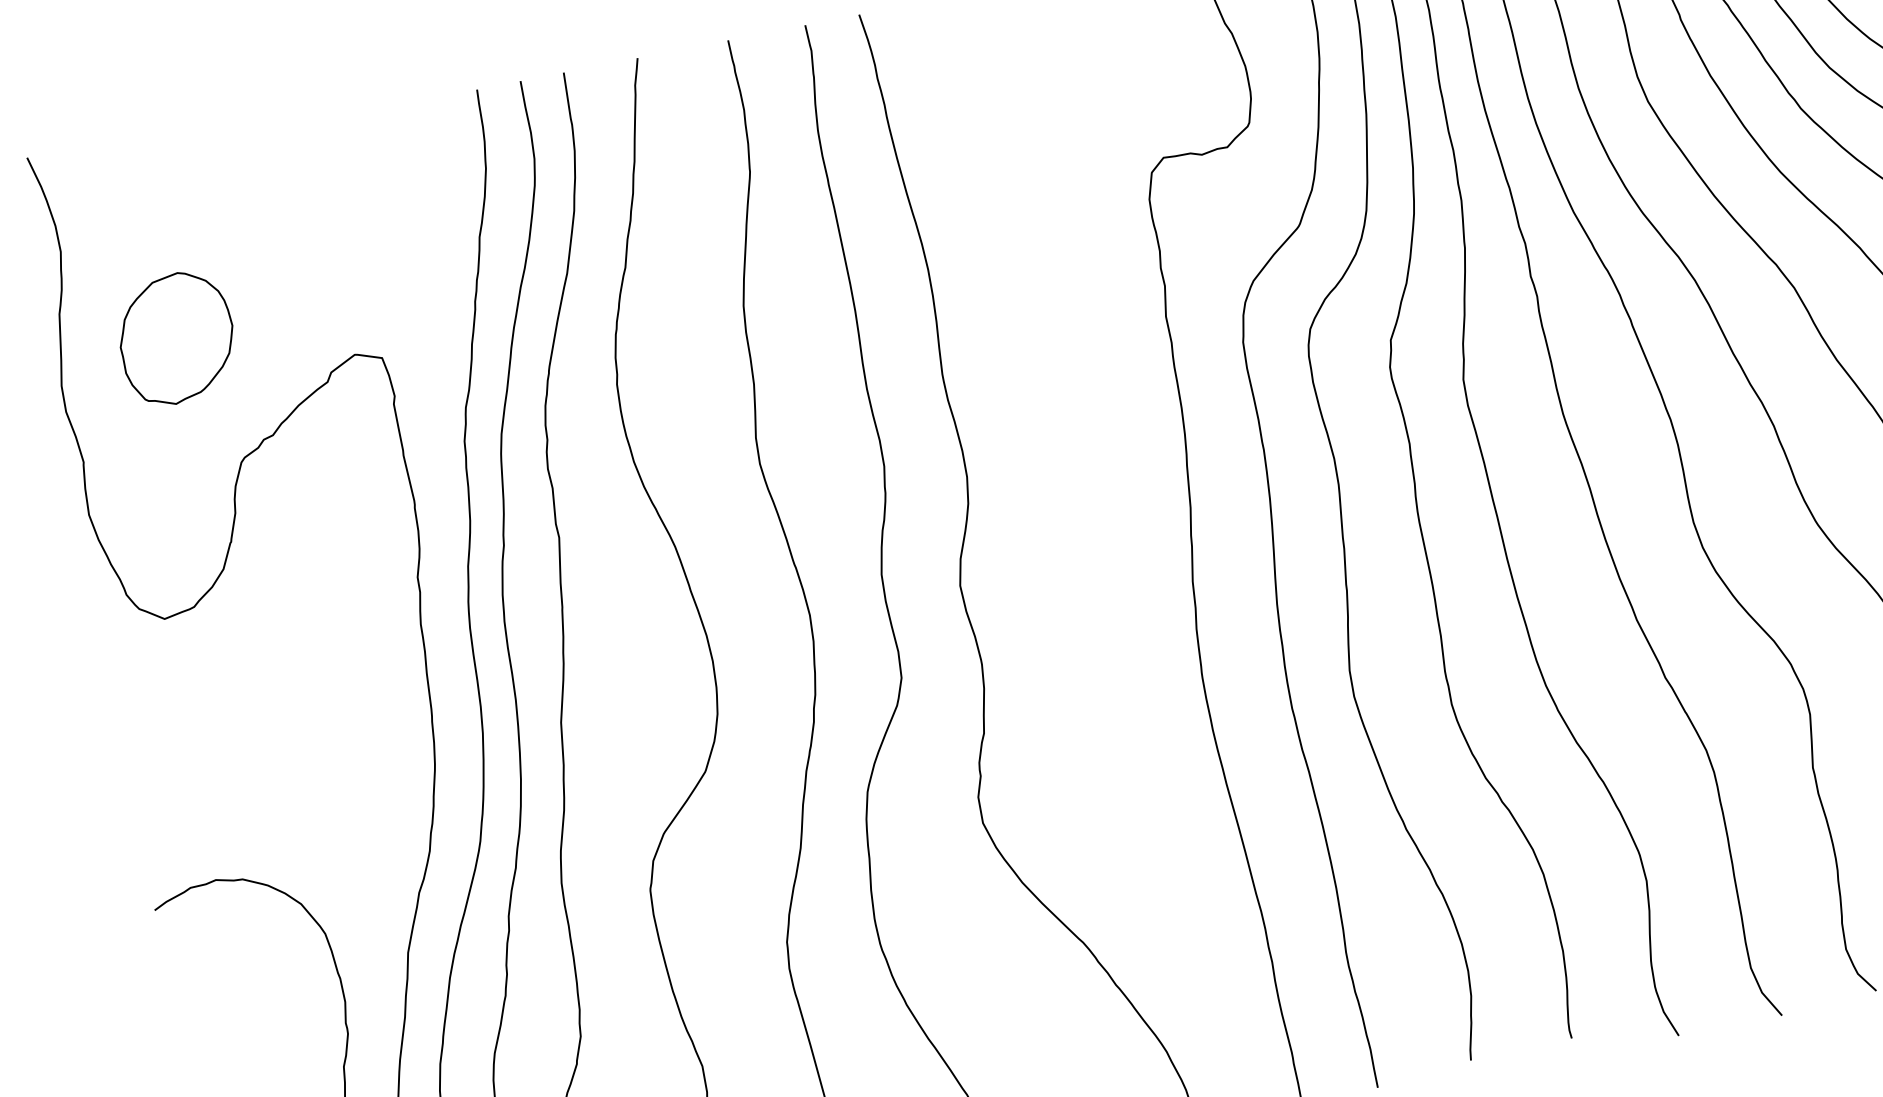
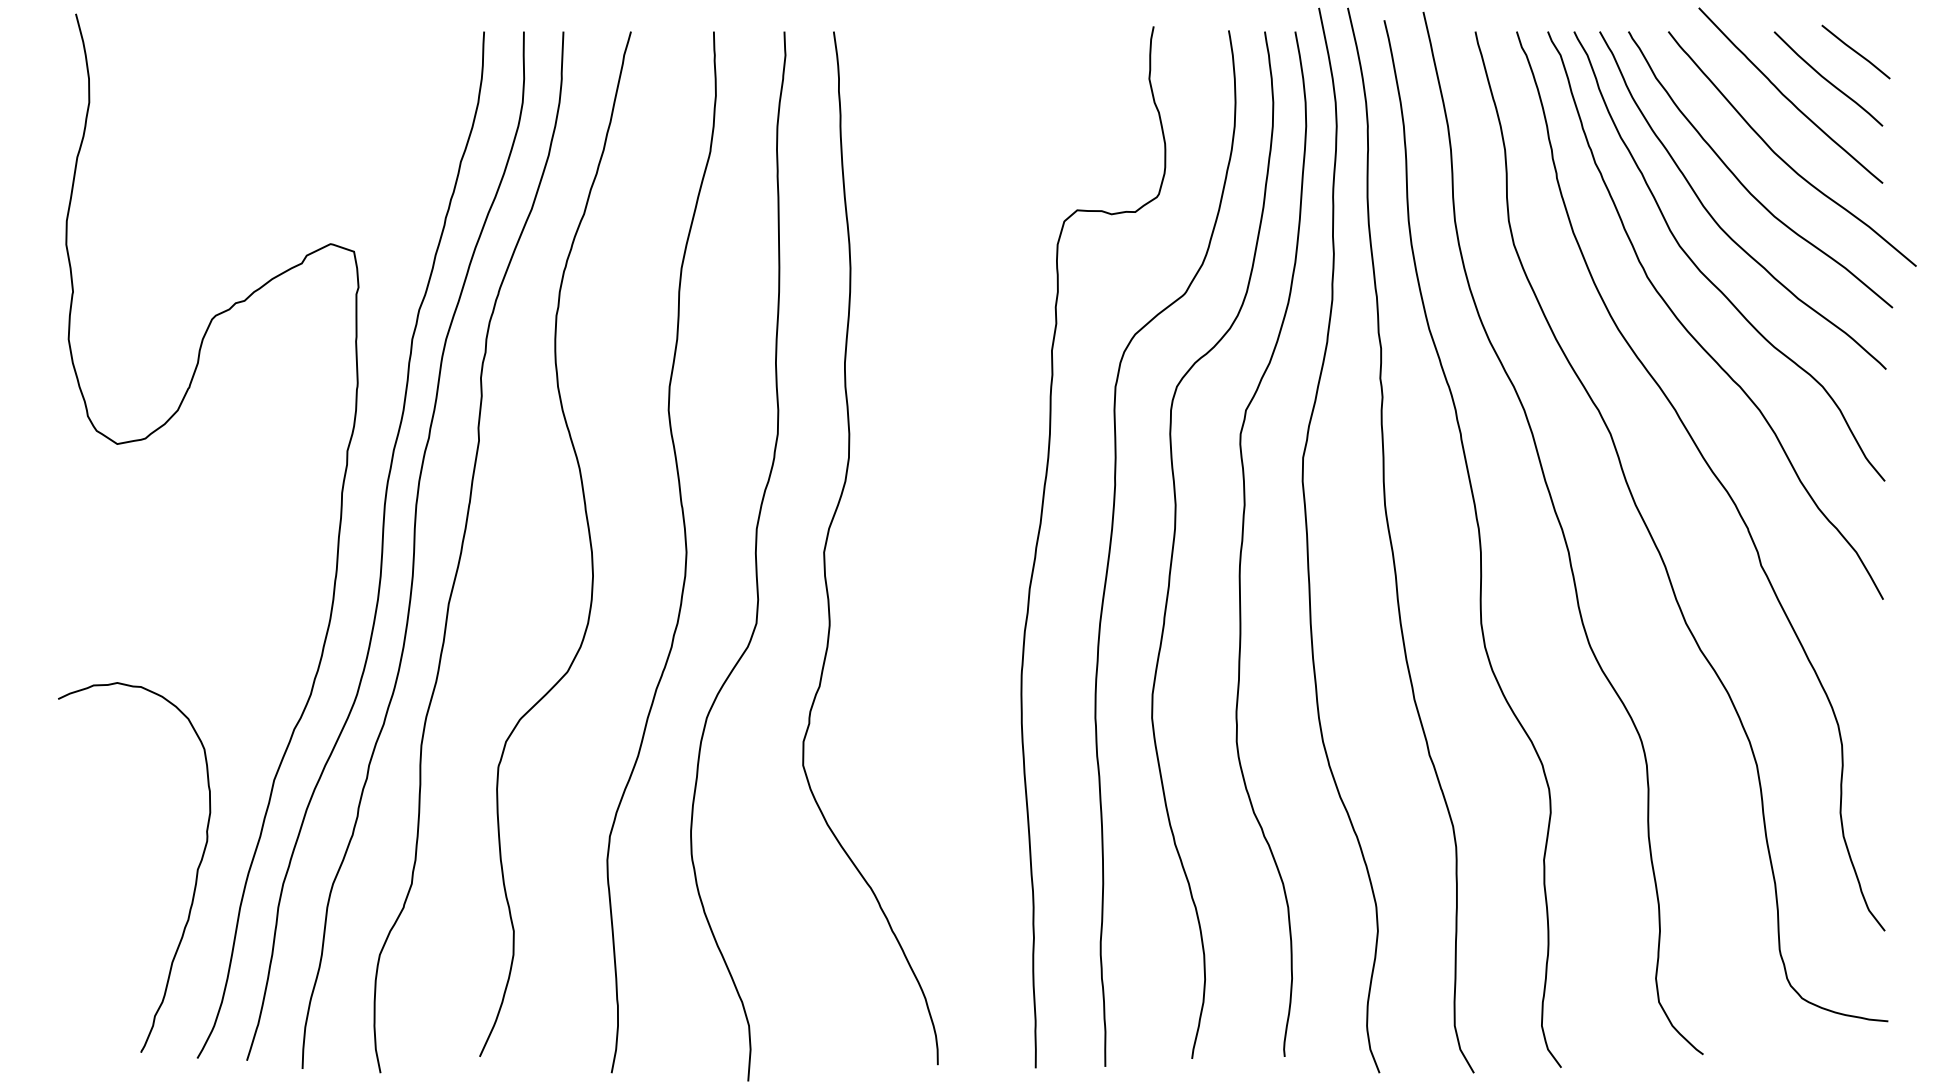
part: (176, 337) -> (176, 198), removed

